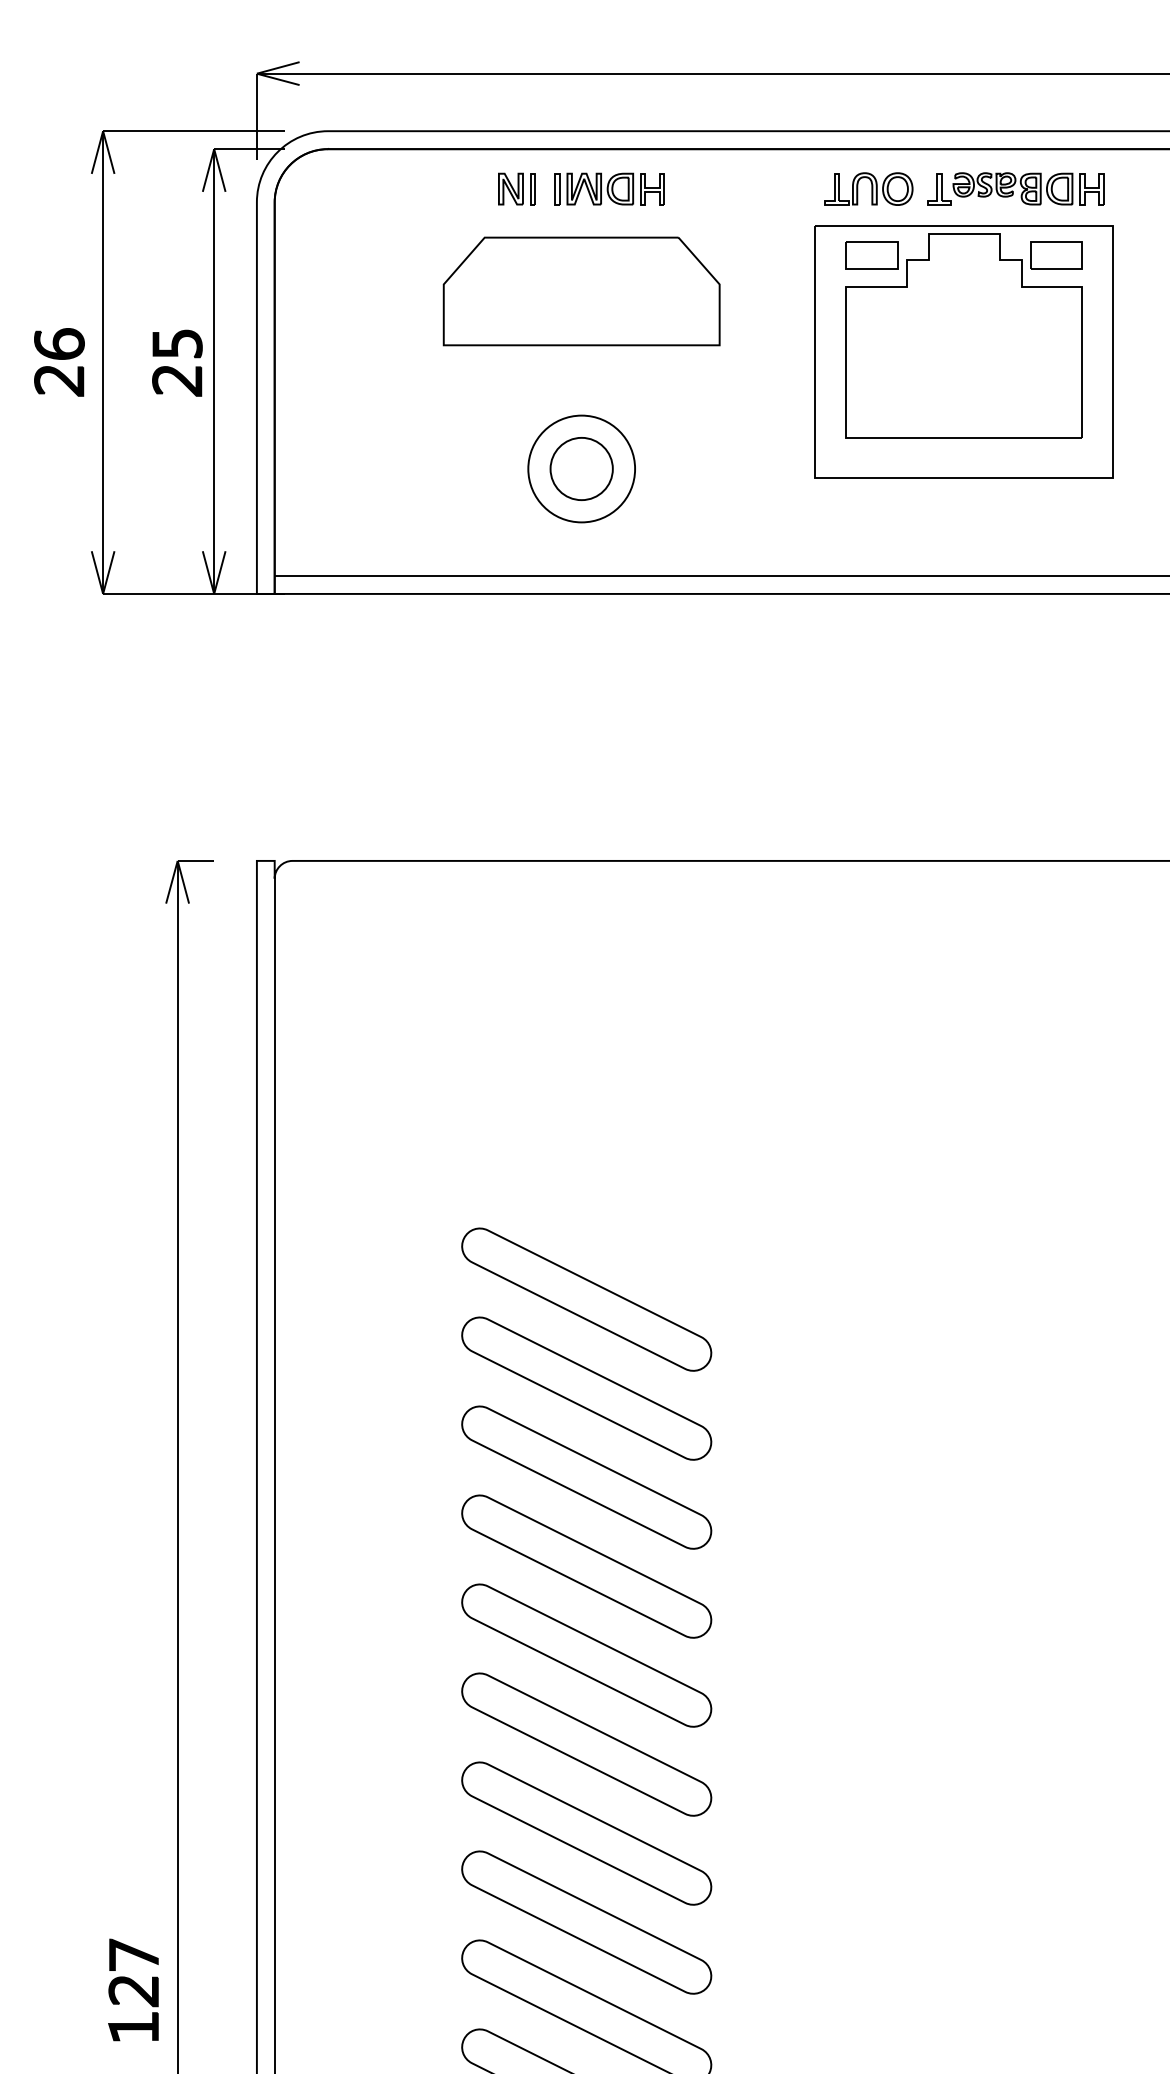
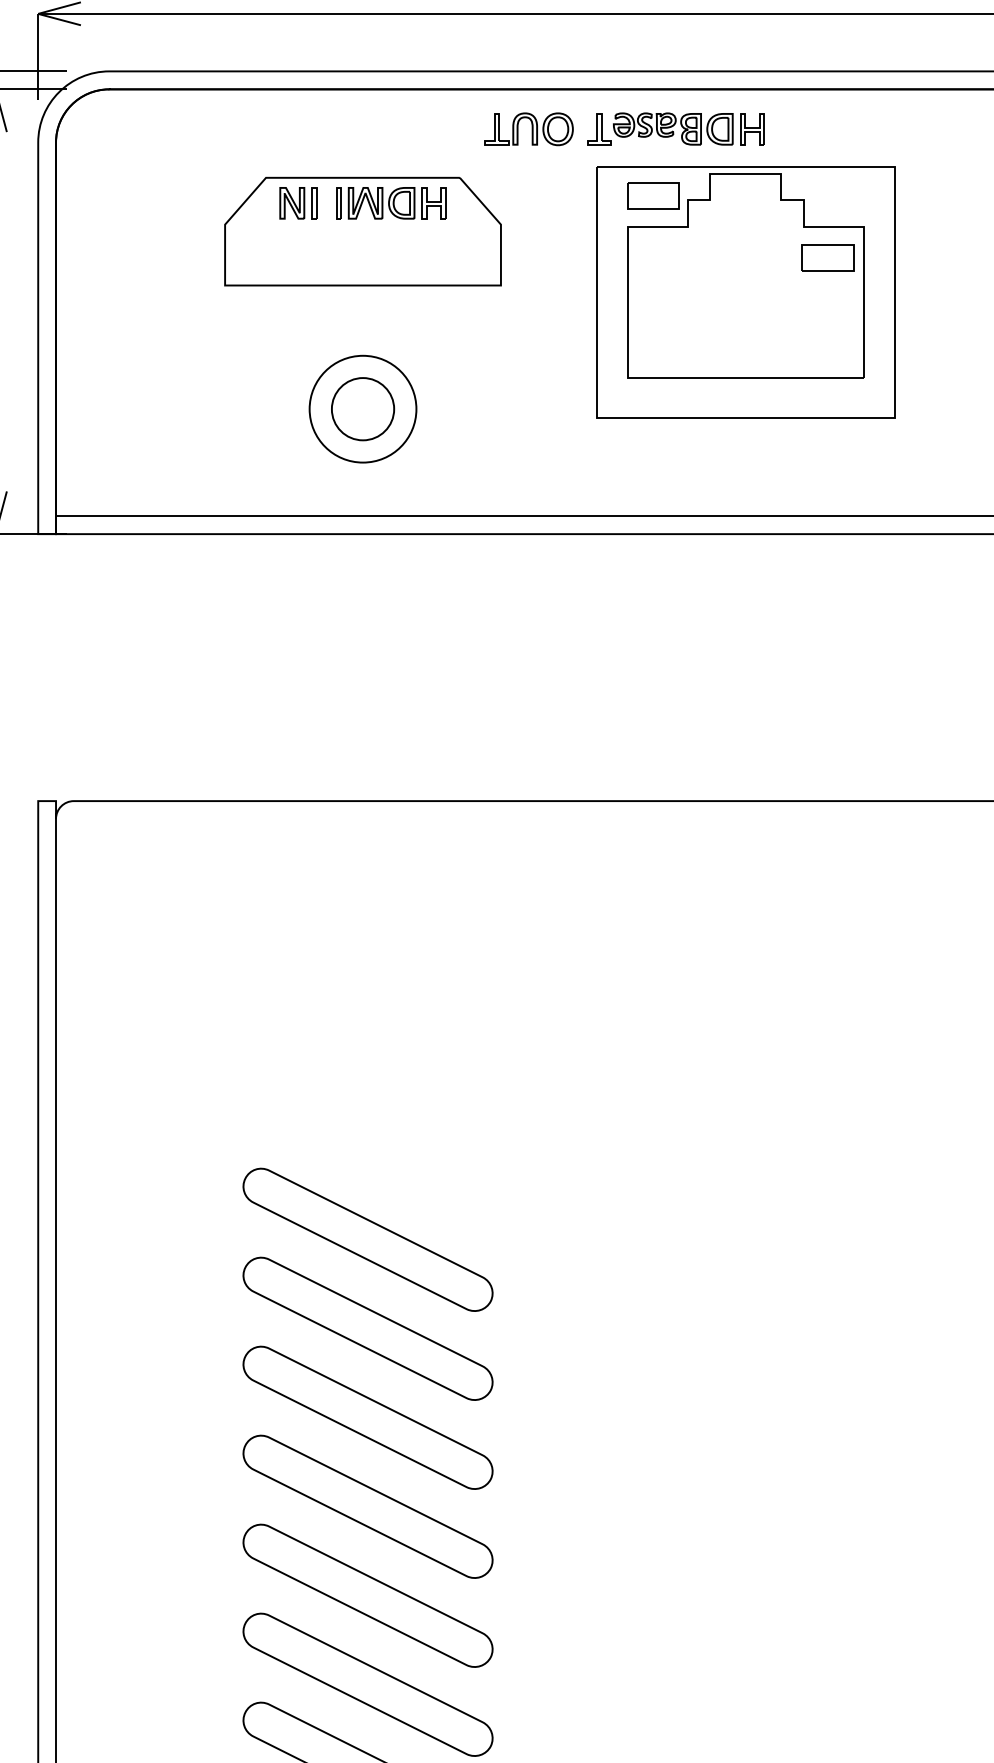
part: (581, 188) -> (362, 202), moved
part: (964, 188) -> (624, 128), moved
part: (1056, 255) -> (827, 257), moved

